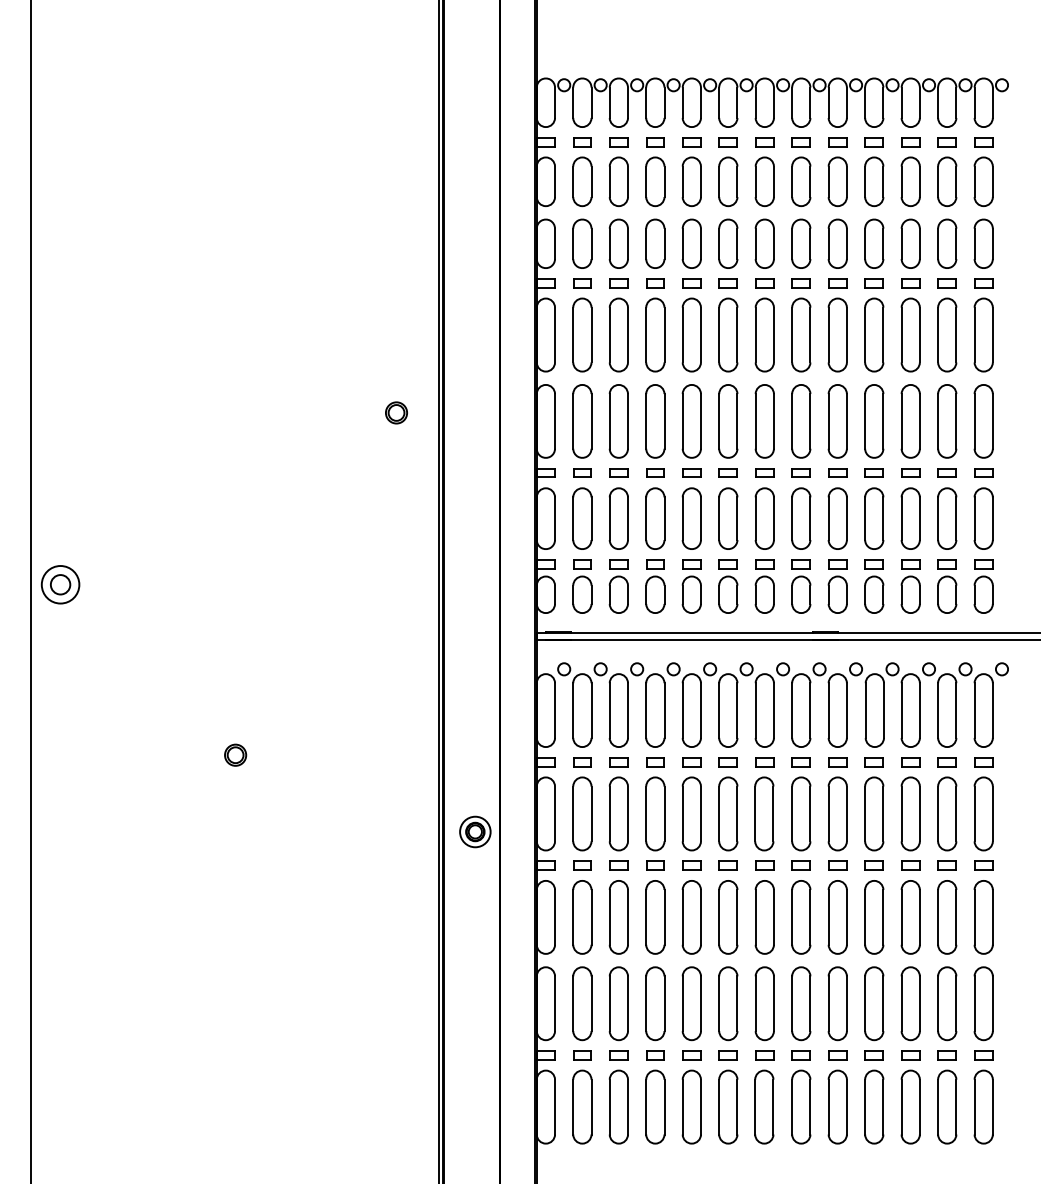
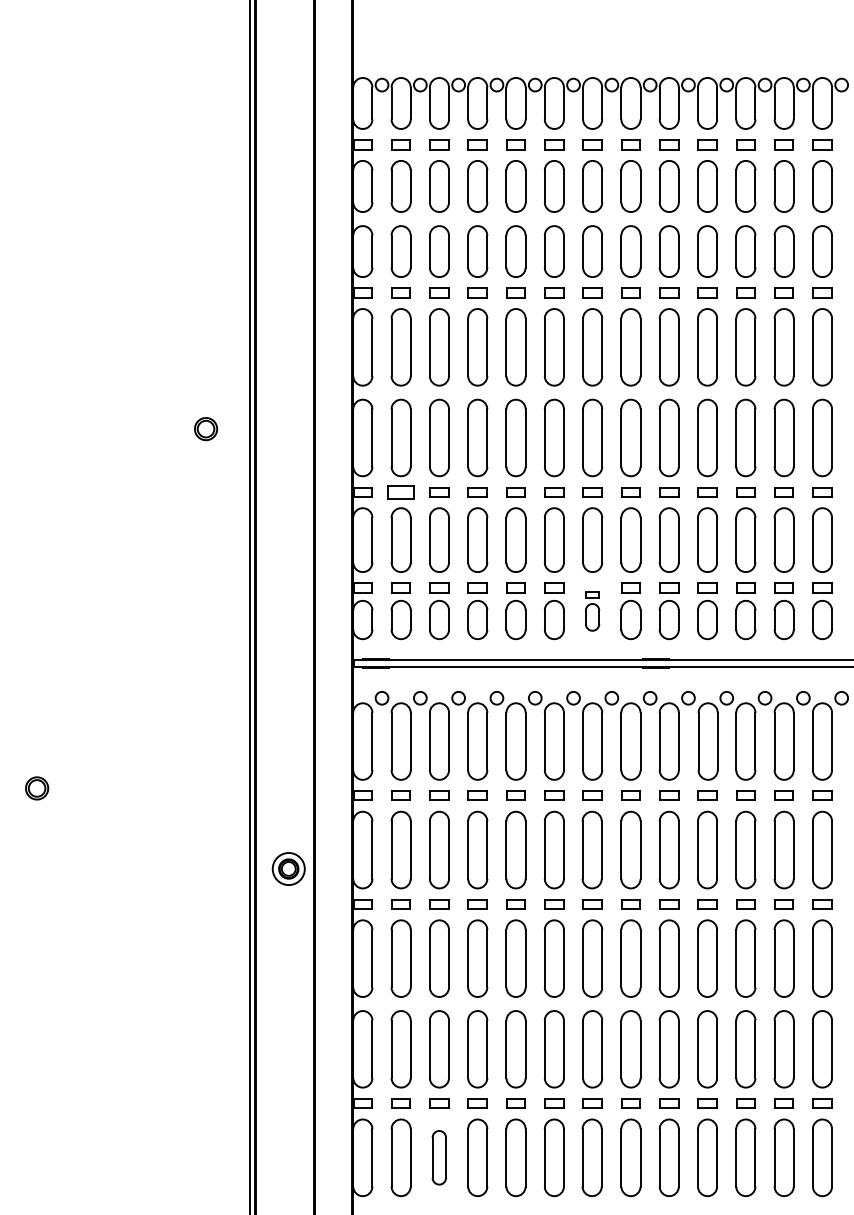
part: (582, 472) -> (401, 491), size x1.4
part: (764, 586) -> (592, 611), size x0.7
part: (618, 1106) -> (439, 1157), size x0.7

